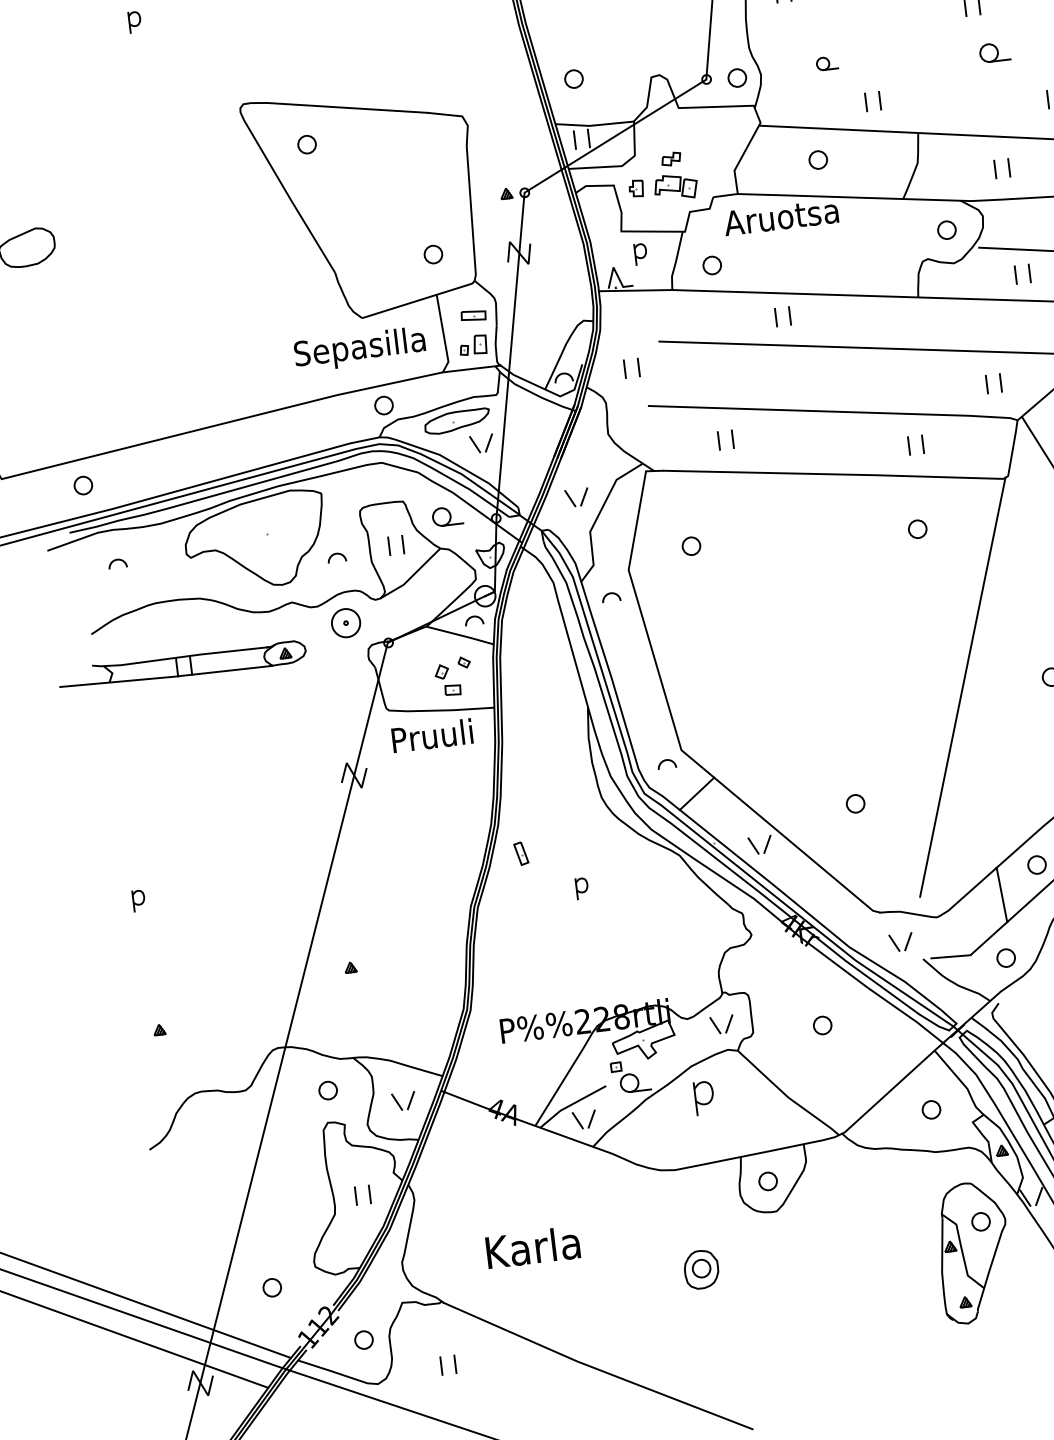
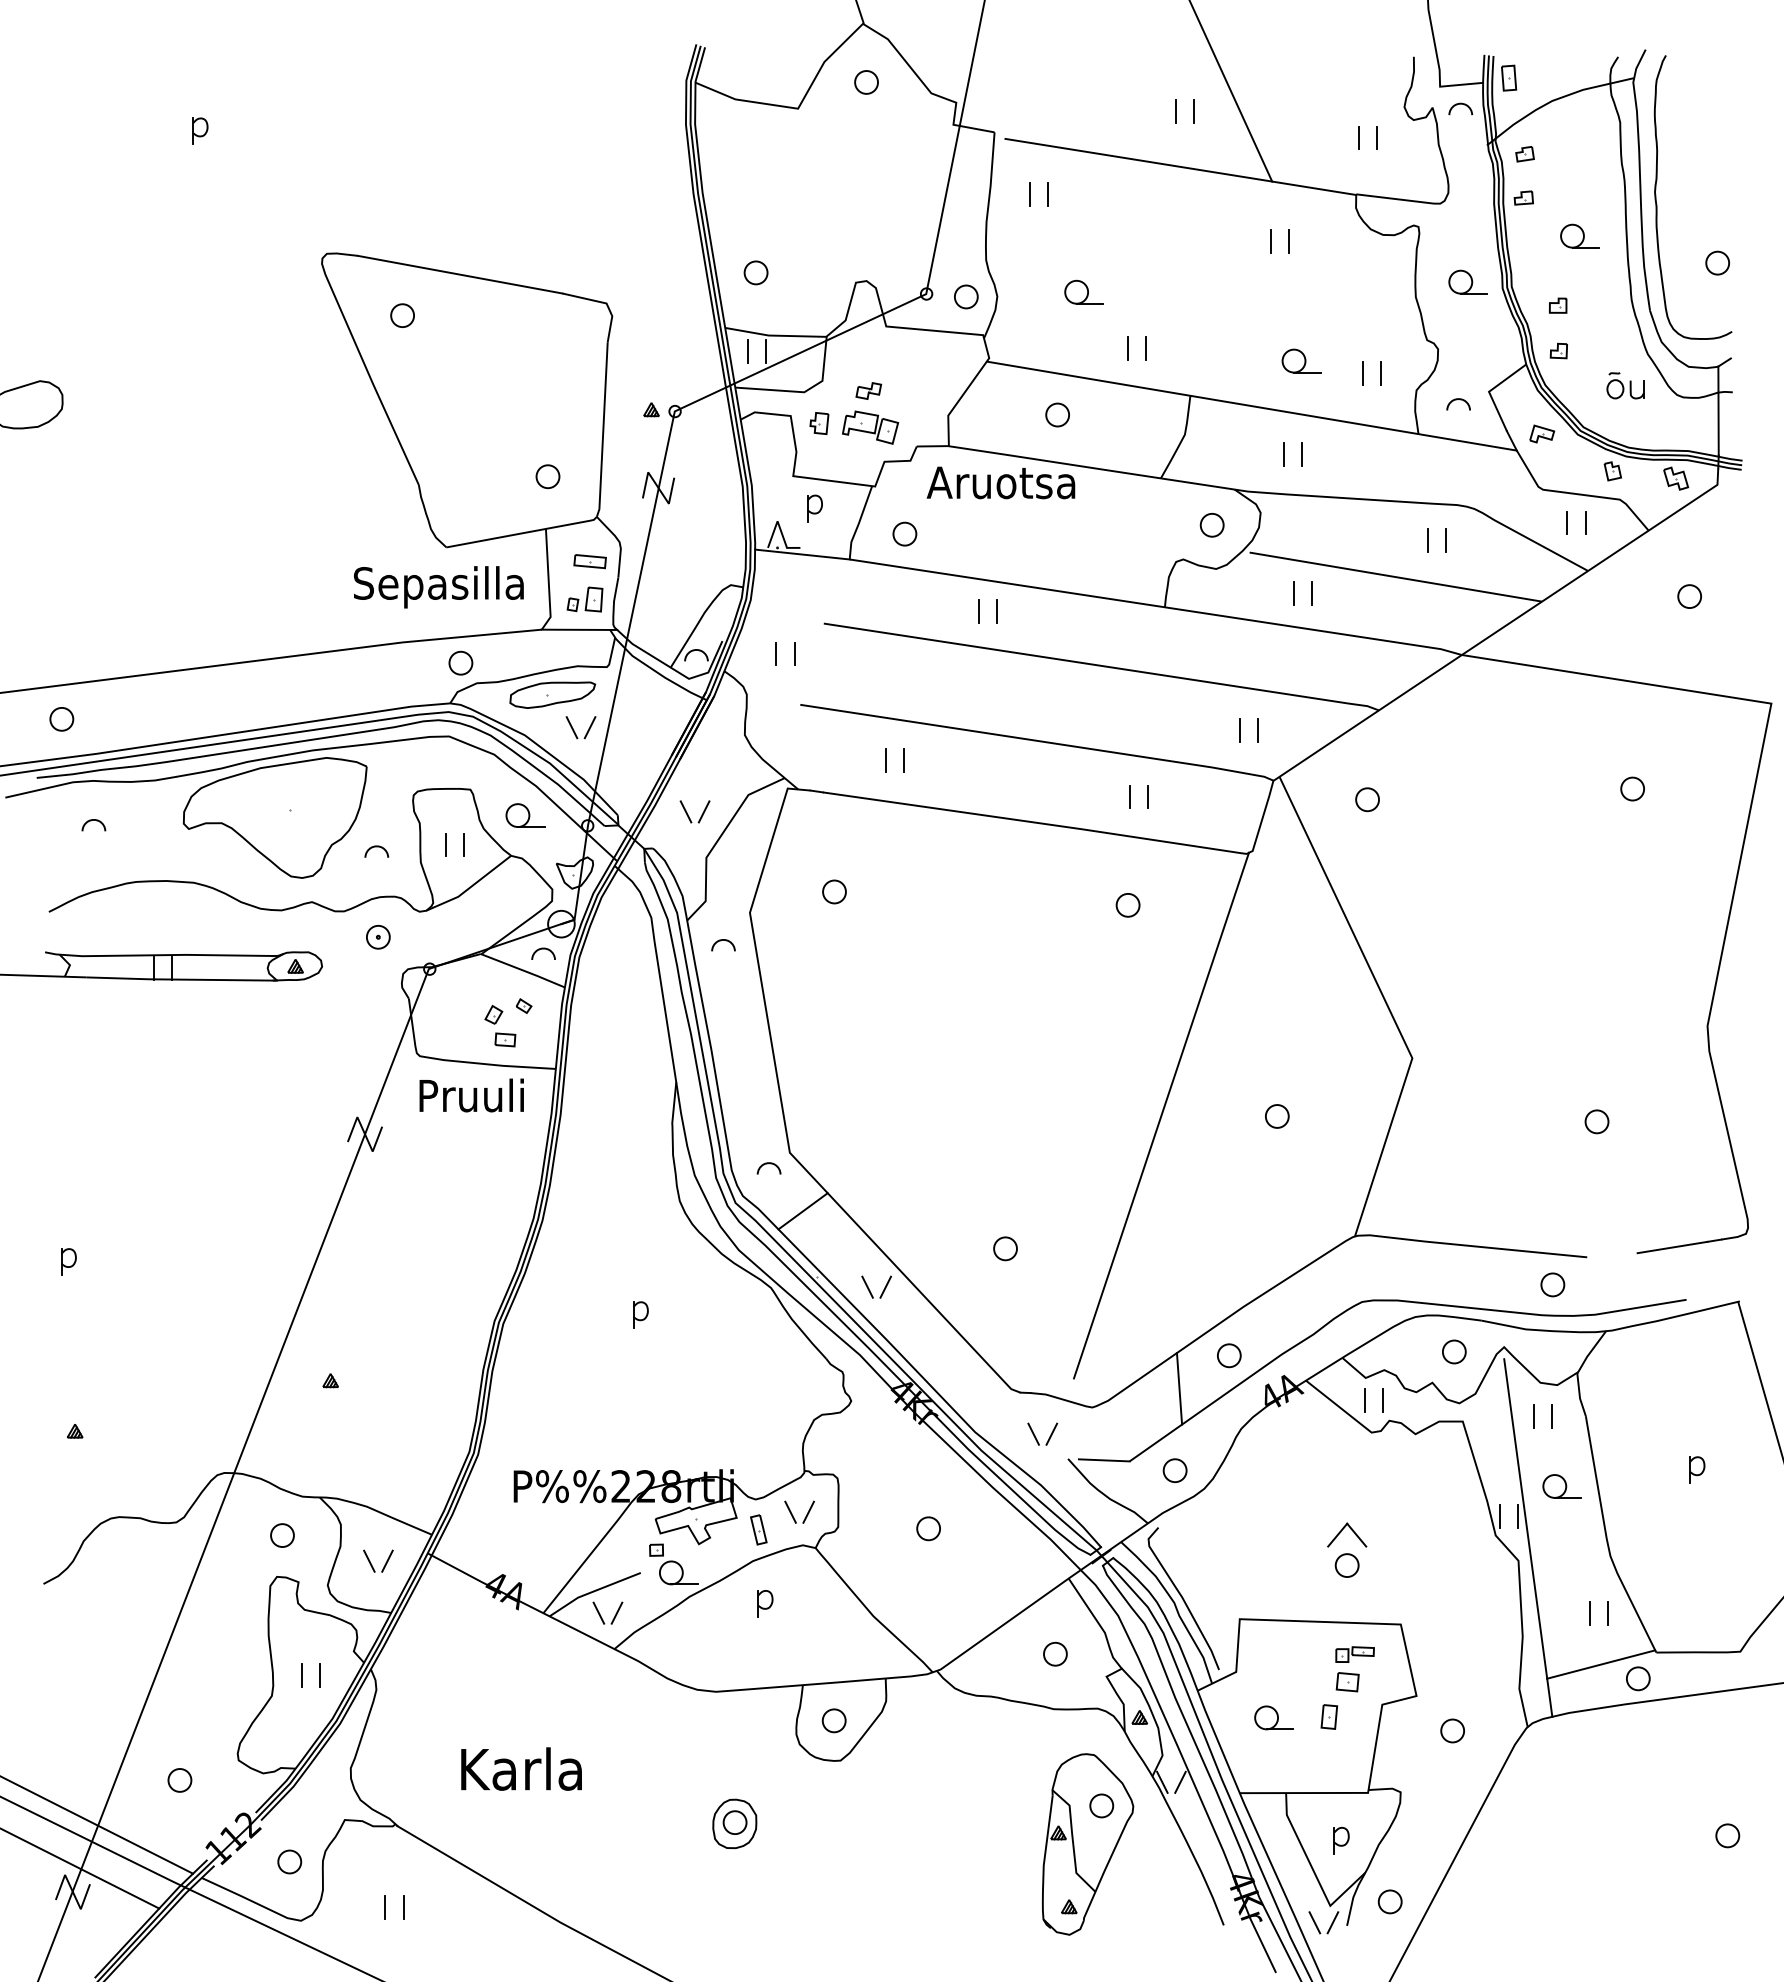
part: (994, 51) -> (1301, 360), moved
part: (826, 62) -> (1083, 291), size x1.43
part: (346, 623) -> (378, 937), size x0.62
part: (521, 853) -> (758, 1529), moved
part: (704, 1097) -> (765, 1603), size x0.62

